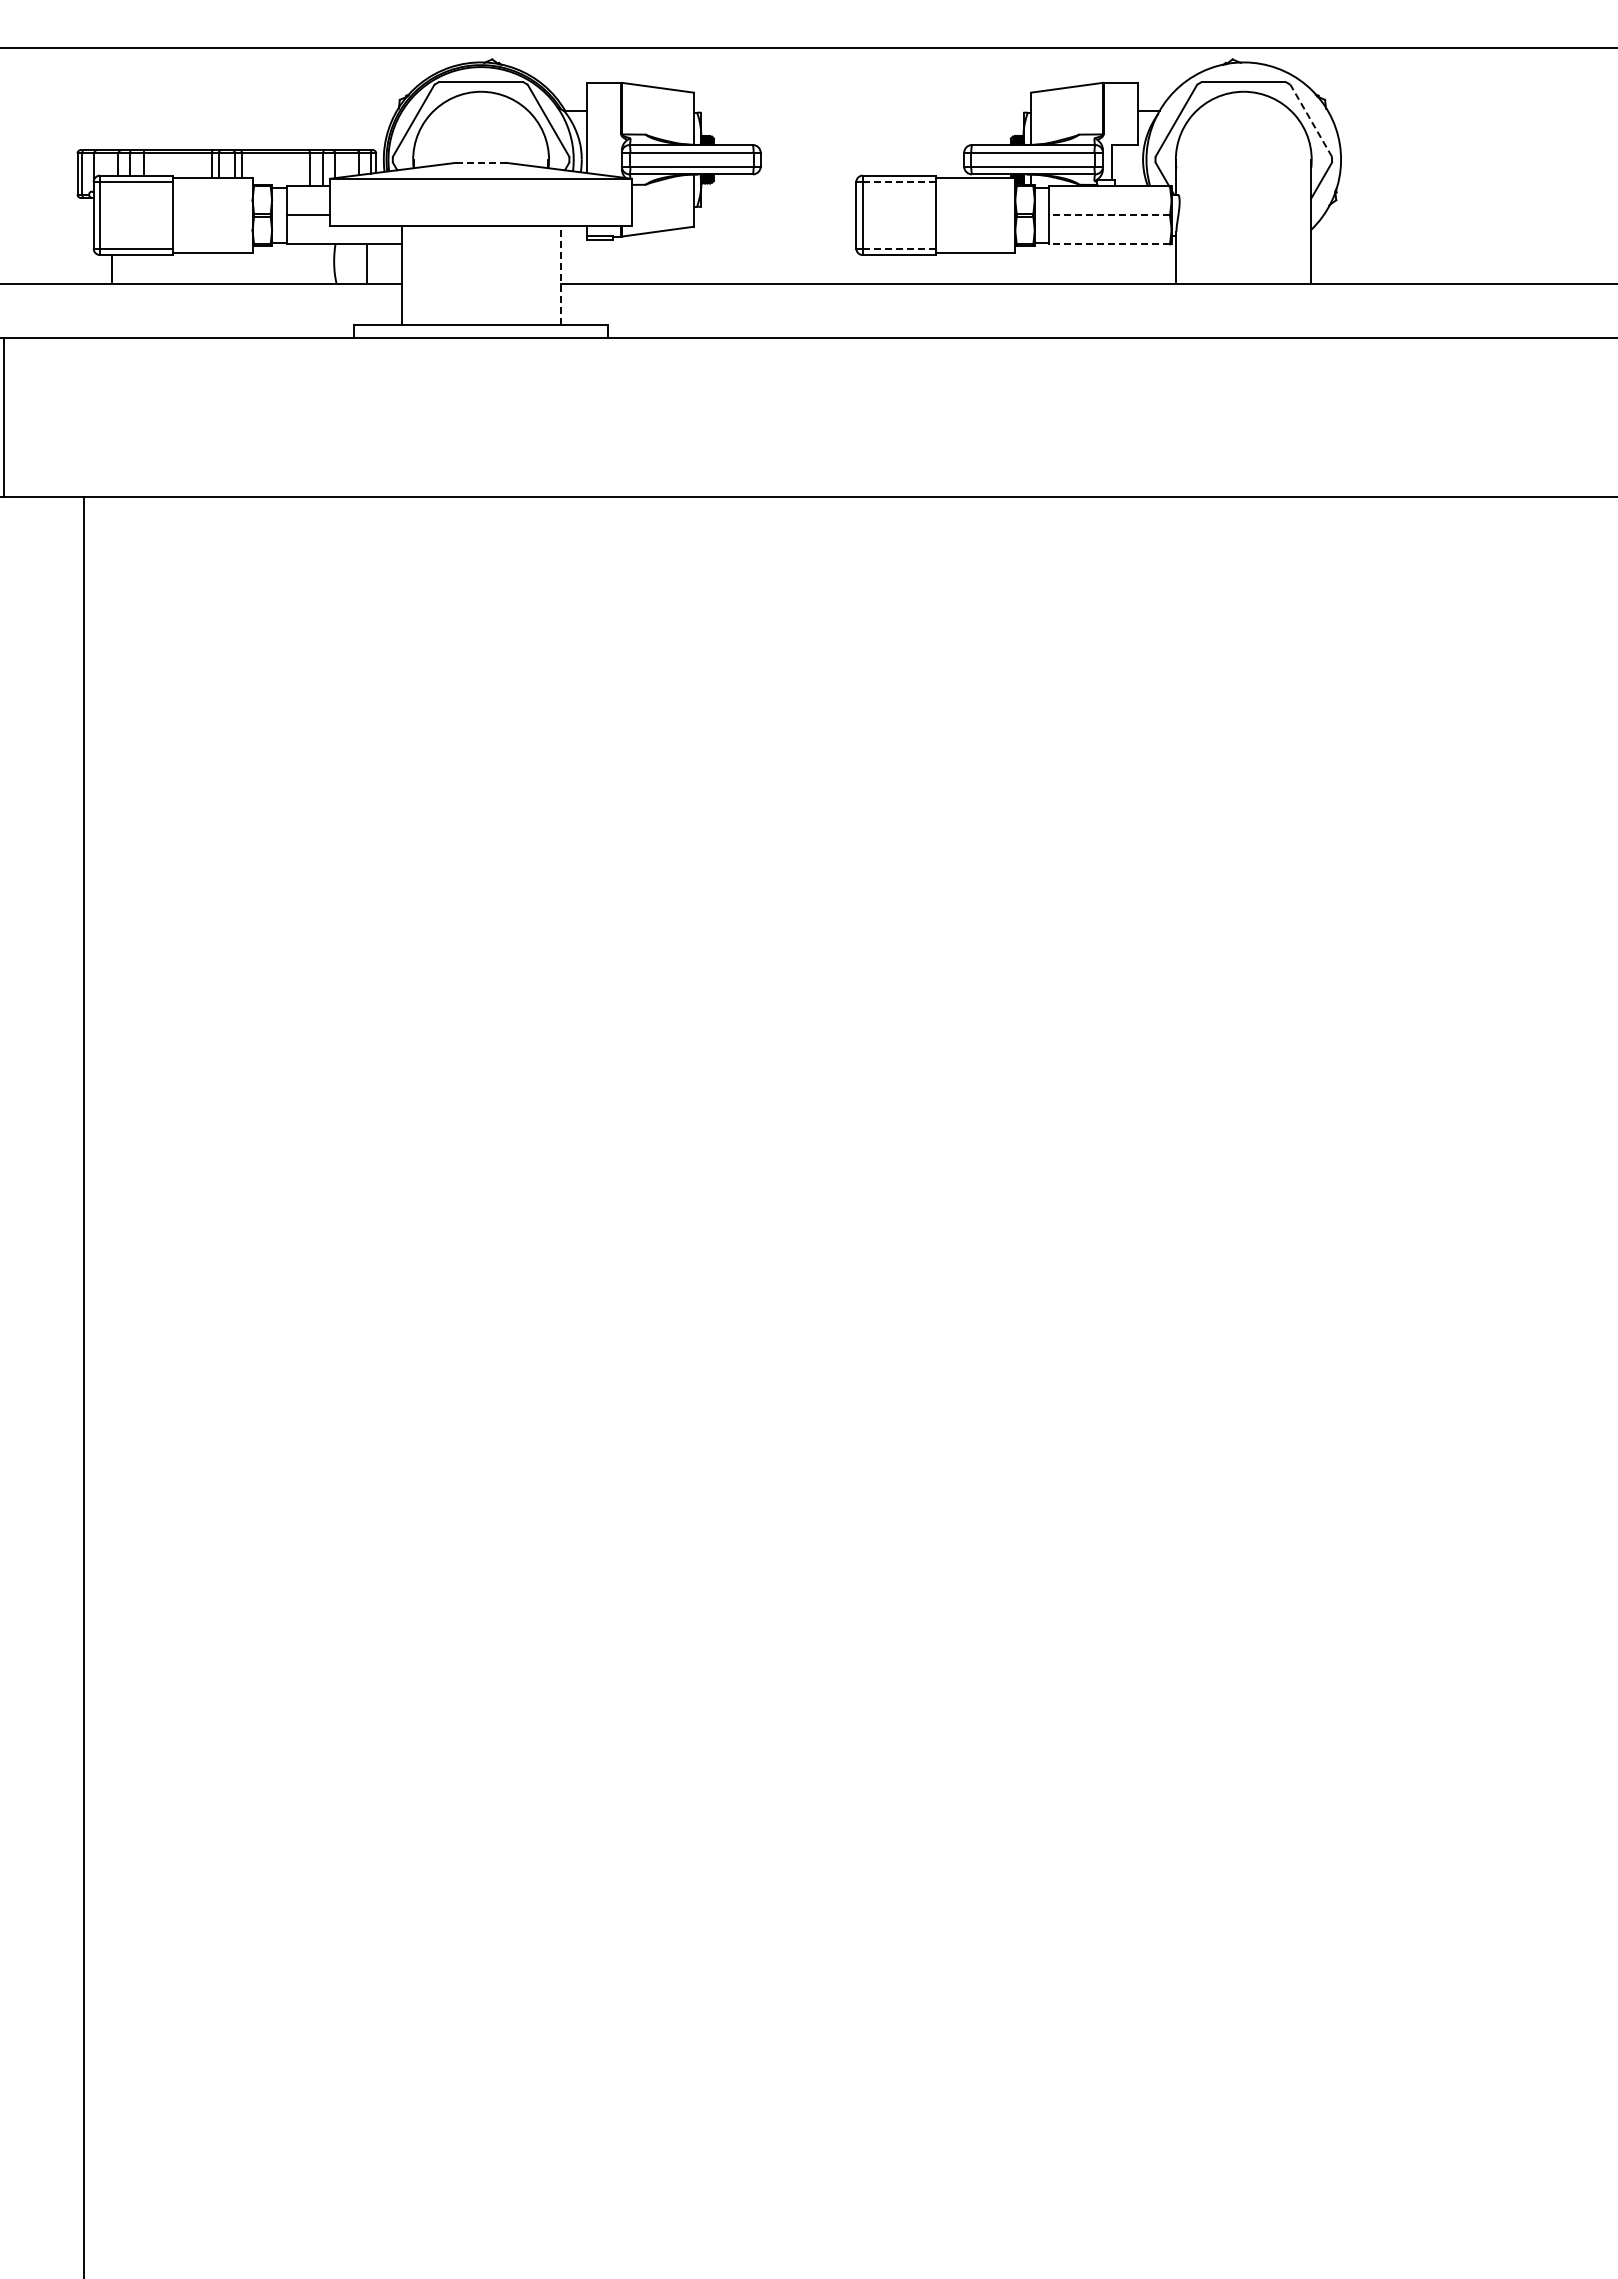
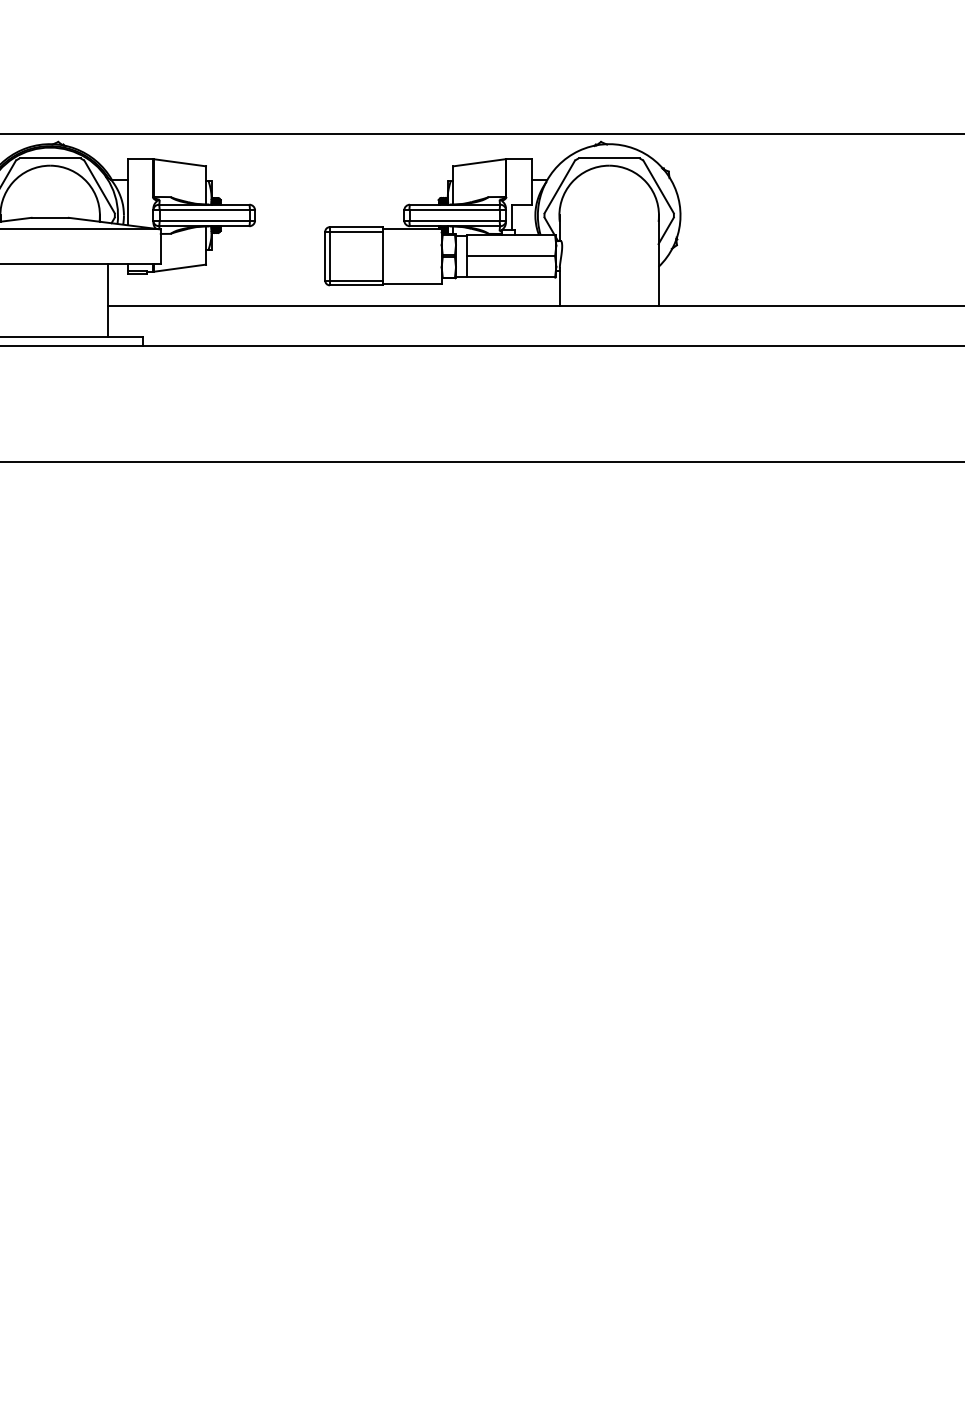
line: (1311, 120) -> (658, 186), dashed -> solid
line: (480, 162) -> (49, 217), dashed -> solid
line: (899, 181) -> (356, 231), dashed -> solid
line: (1109, 215) -> (510, 256), dashed -> solid
line: (1109, 244) -> (510, 277), dashed -> solid
line: (899, 248) -> (356, 280), dashed -> solid
line: (560, 275) -> (108, 300), dashed -> solid

